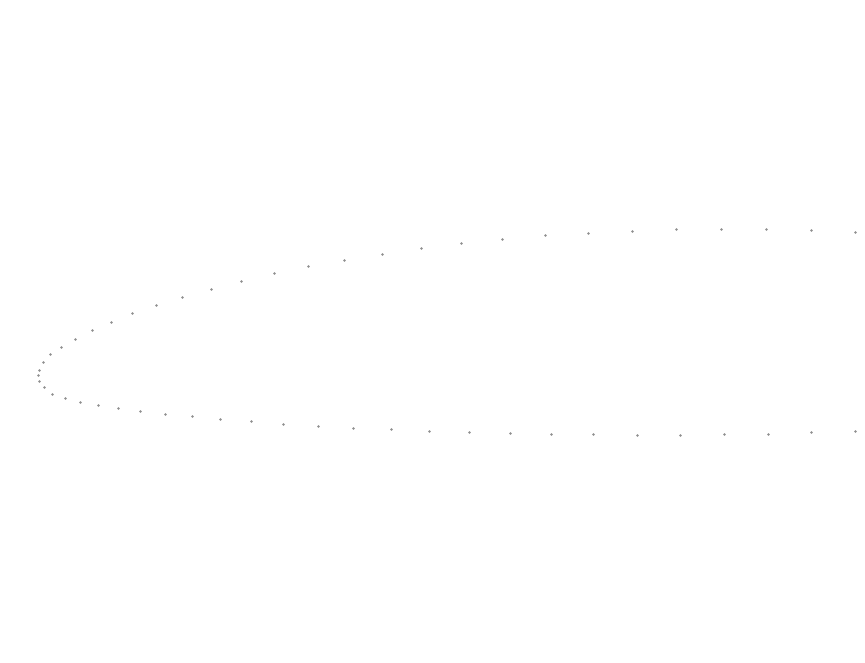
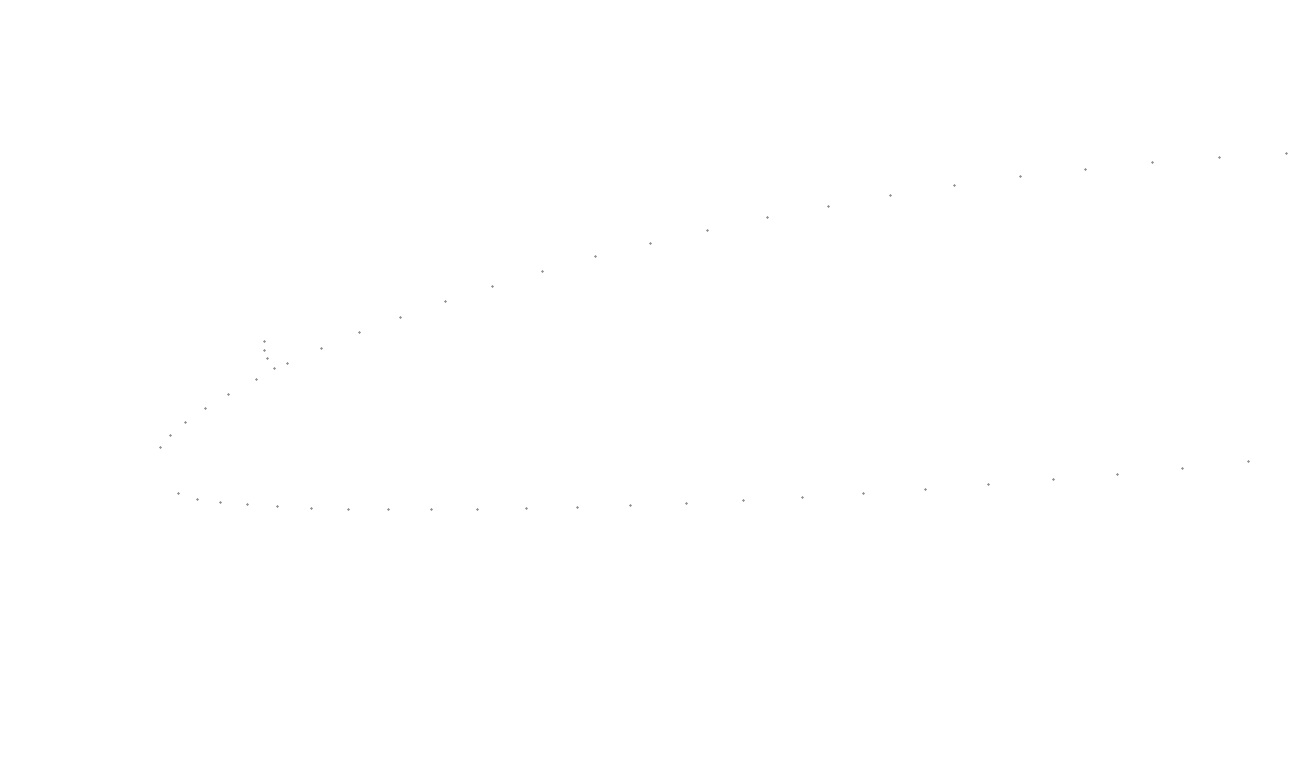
part: (41, 378) -> (269, 354), moved

